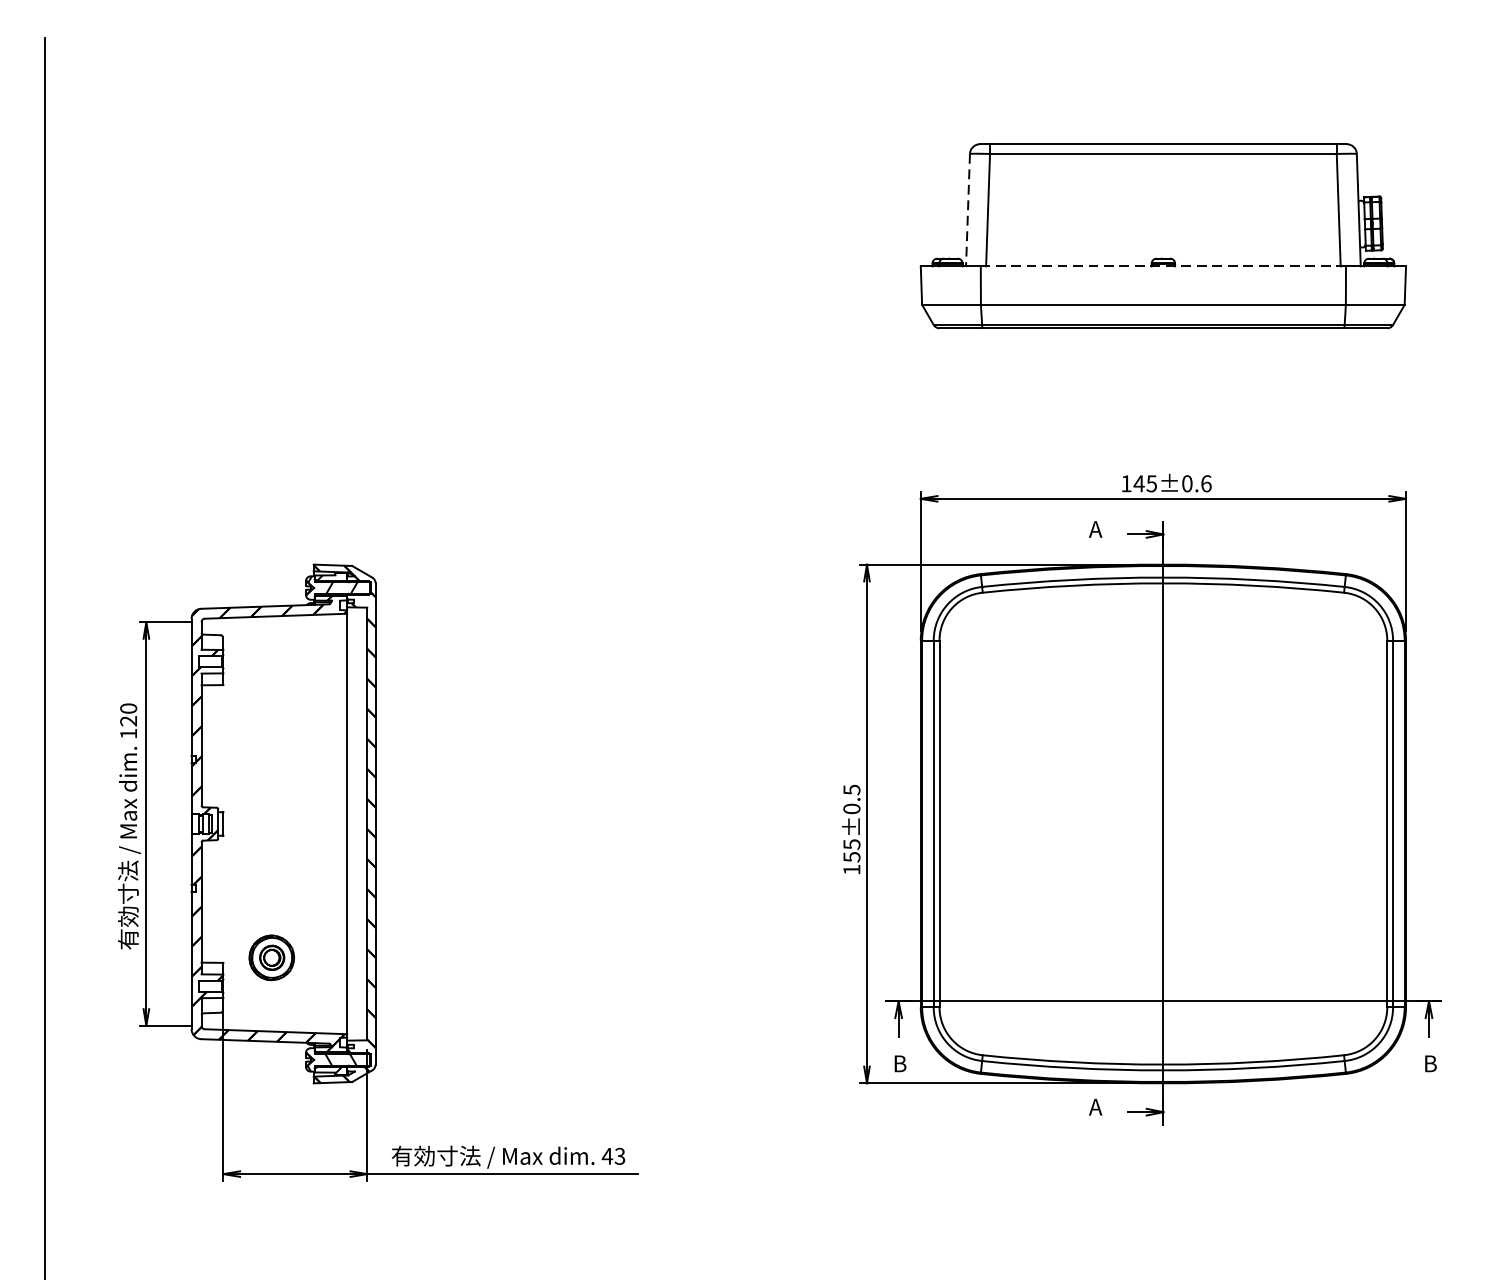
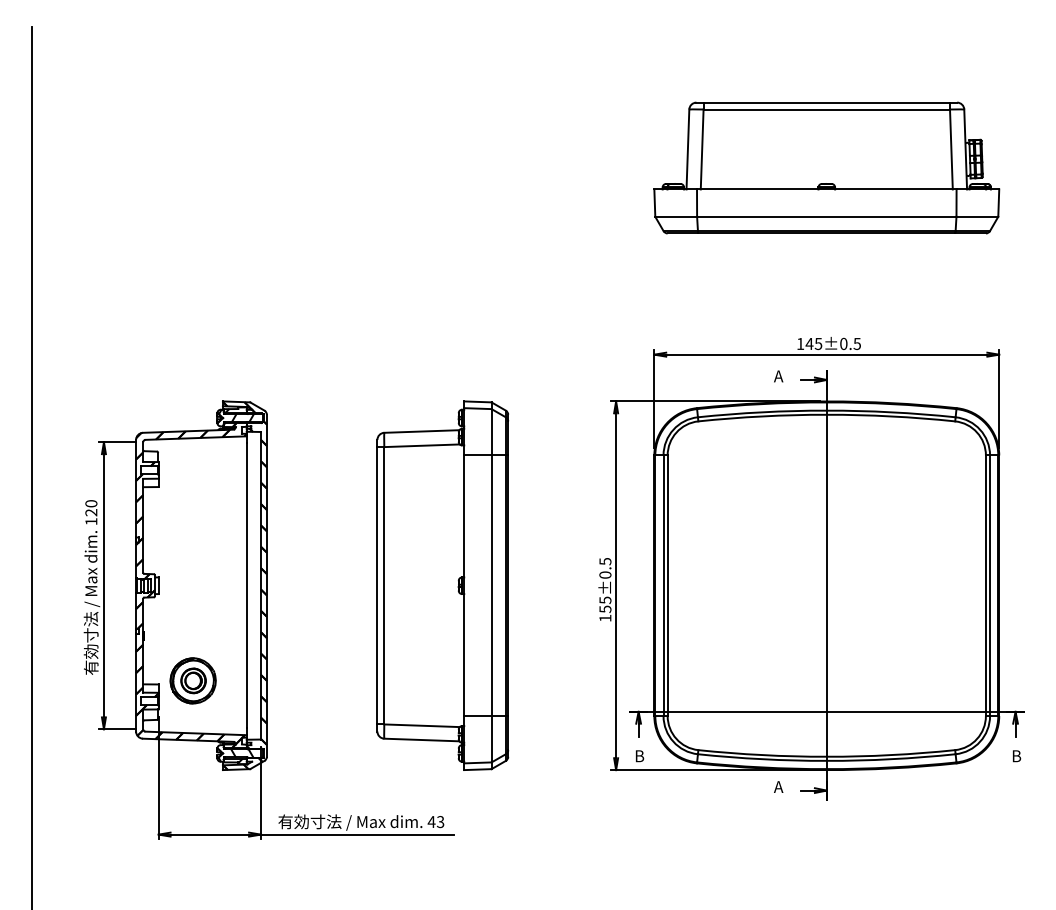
line: (967, 210) -> (687, 149), dashed -> solid
line: (1162, 266) -> (826, 189), dashed -> solid
text: (1206, 483) -> (857, 343), 145±0.6 -> 145±0.5
part: (622, 823) -> (442, 585), added
part: (270, 957) -> (192, 680), size x1.43

